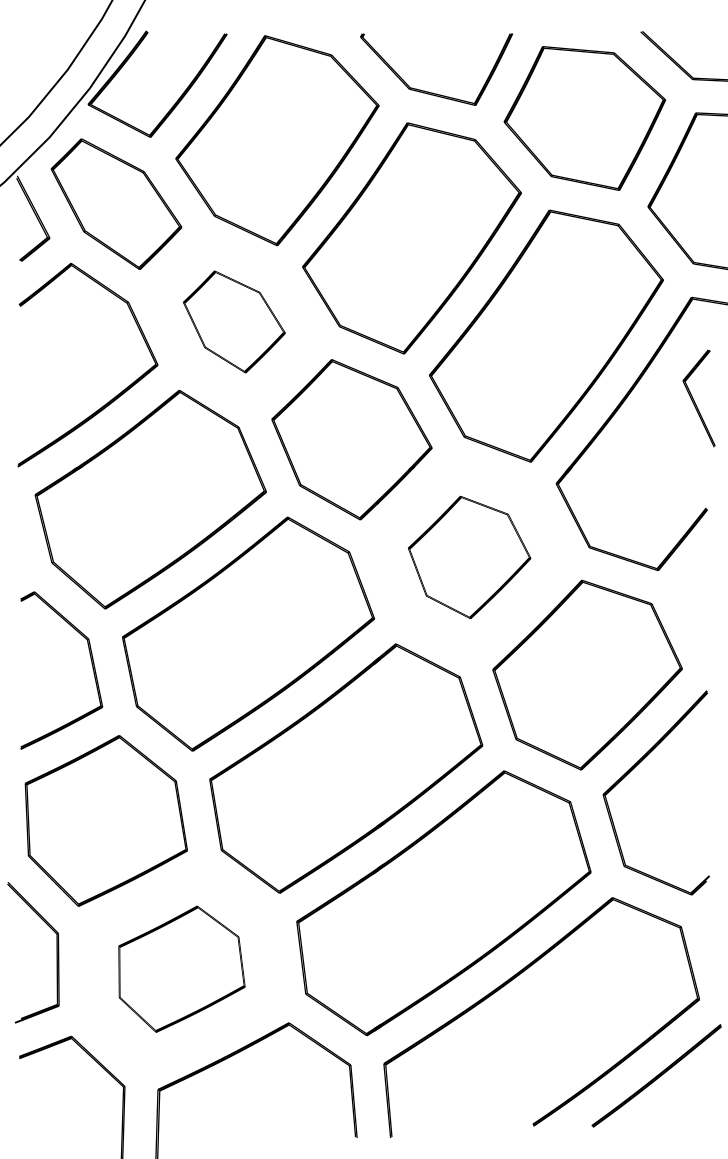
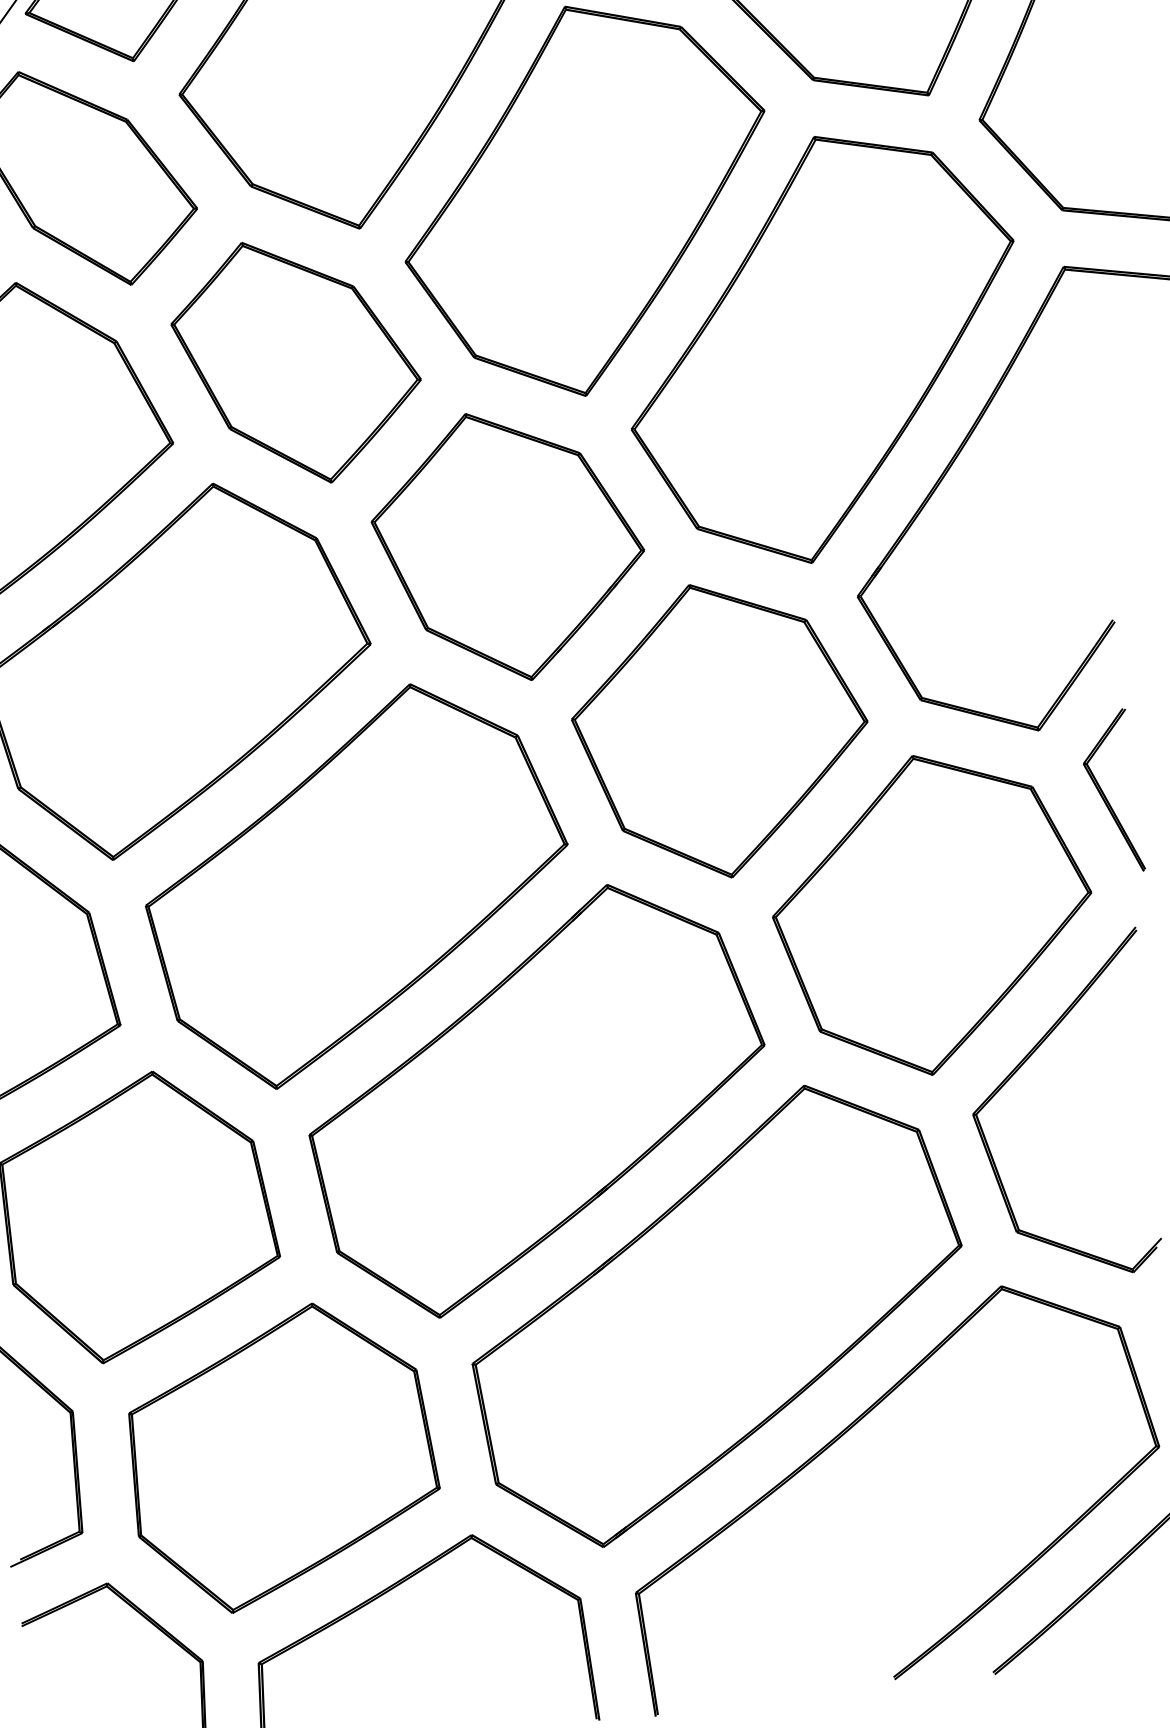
part: (234, 321) -> (297, 361), size x1.43
part: (698, 398) -> (1111, 791), moved
part: (469, 557) -> (720, 730), size x1.43
part: (181, 968) -> (284, 1456), size x1.43

